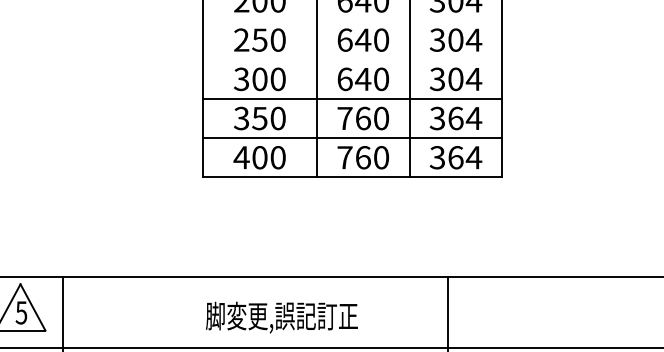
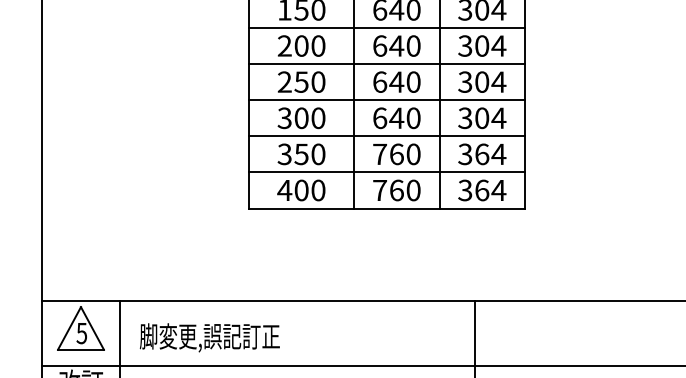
line: (352, 20) -> (386, 64), added
line: (352, 60) -> (386, 100), added
text: (281, 317) -> (209, 337), moved

